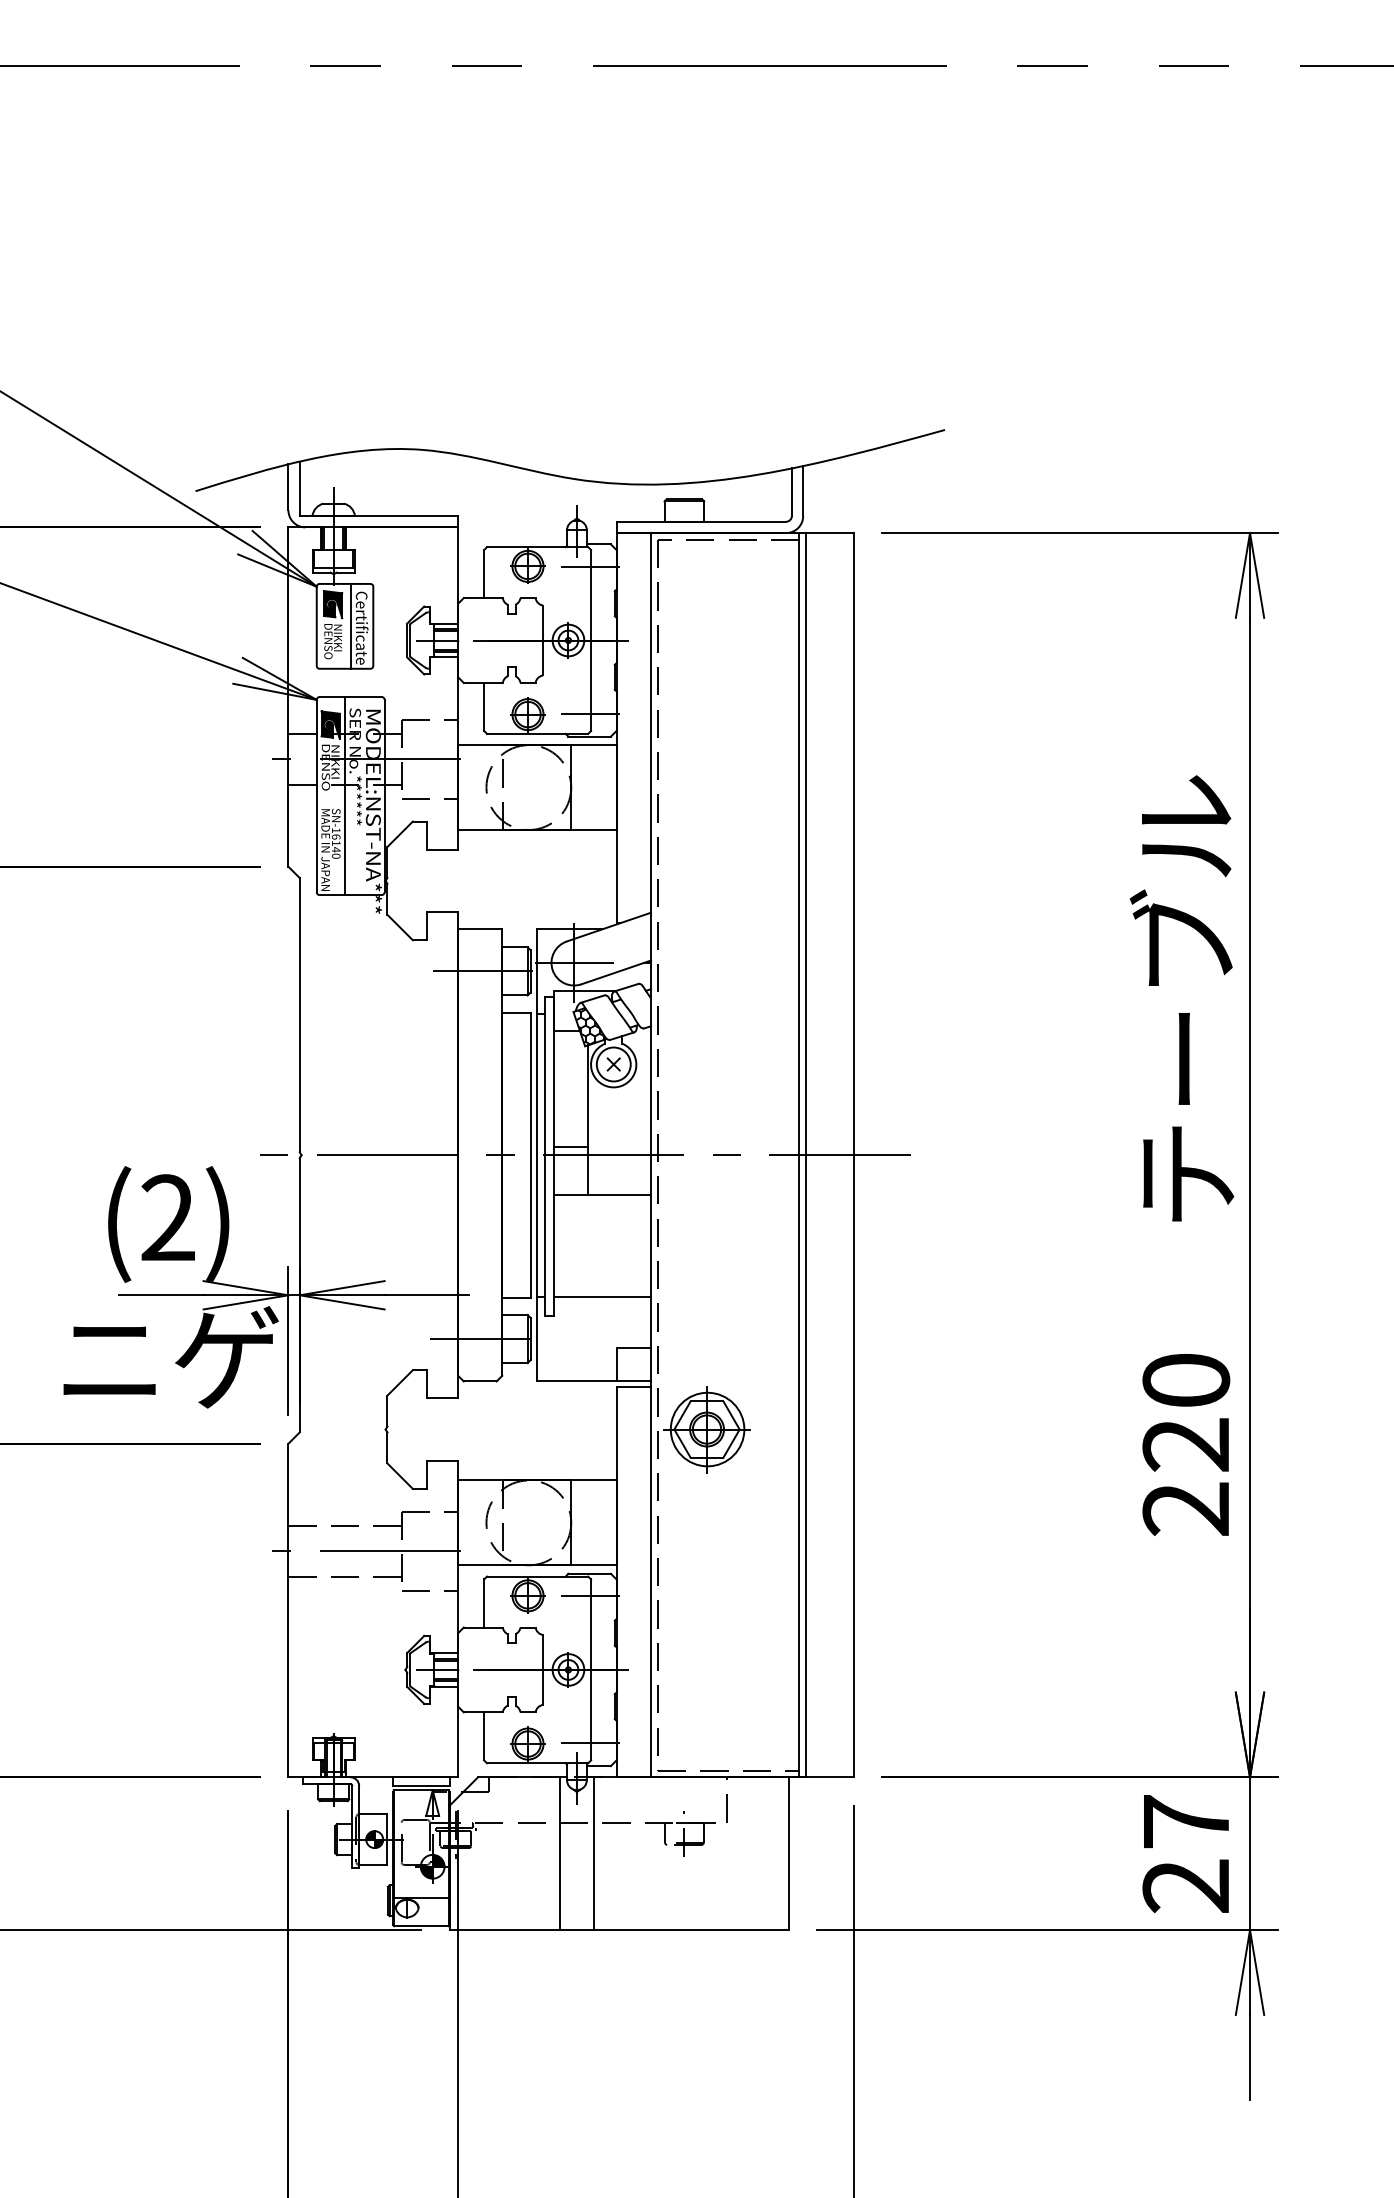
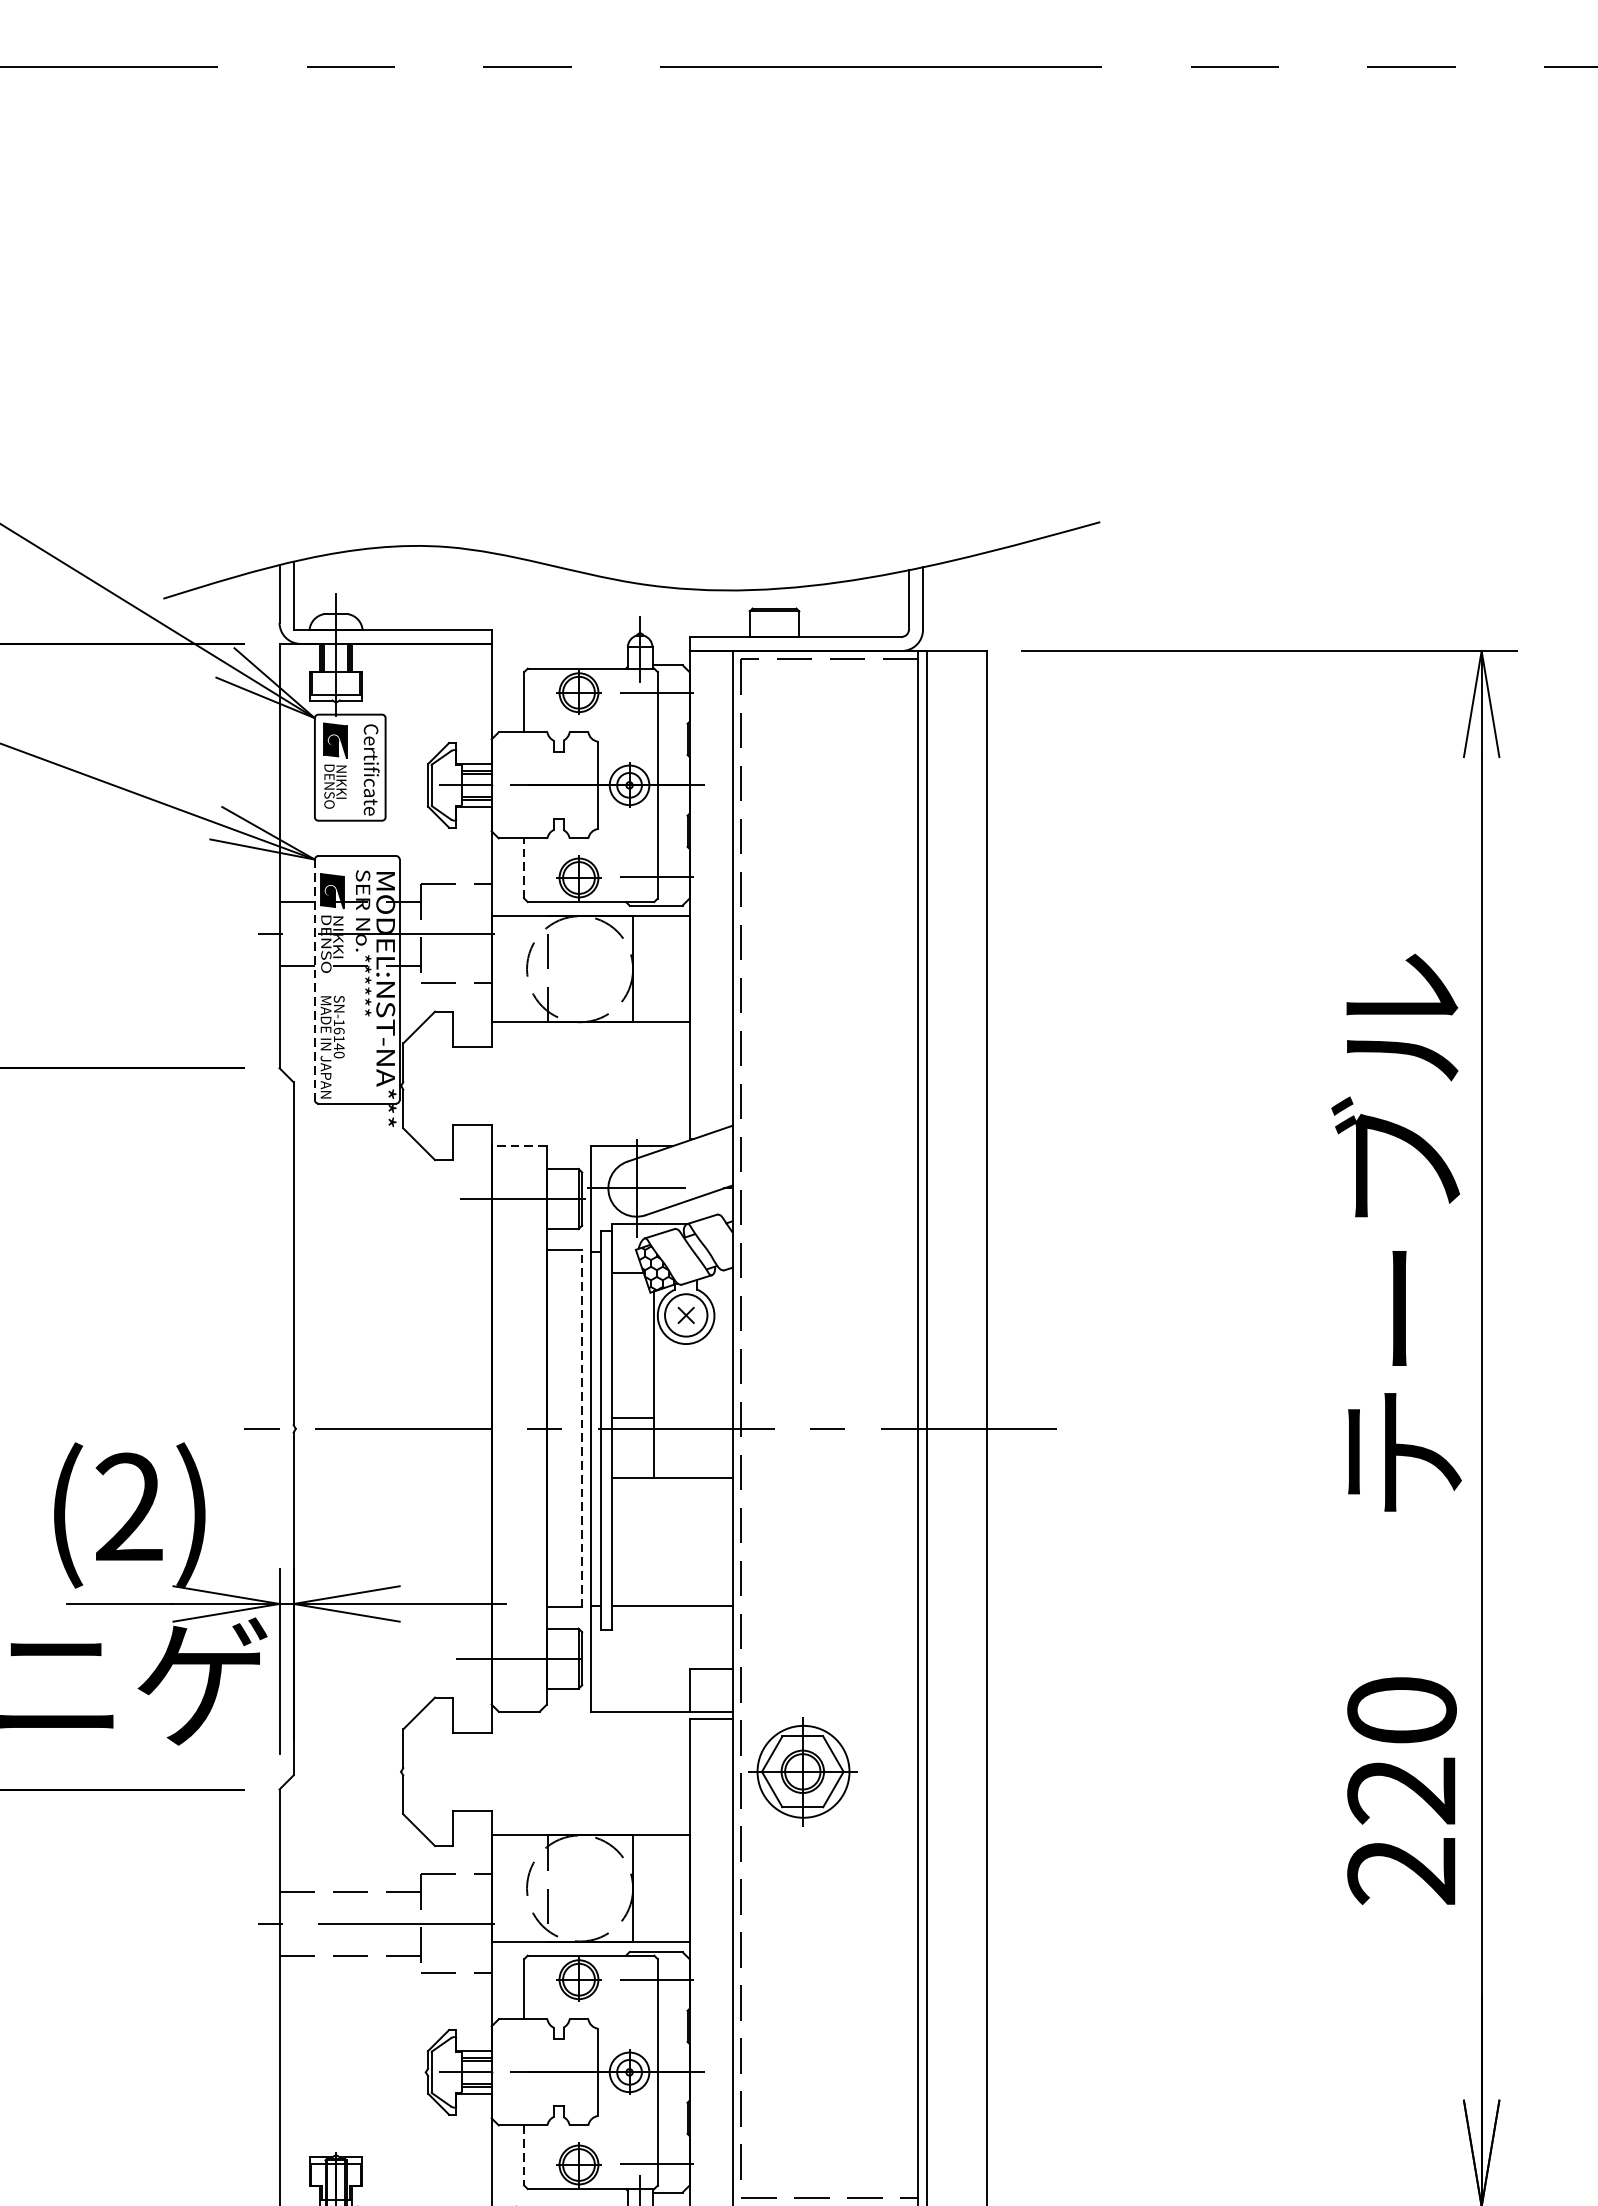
line: (350, 625) -> (357, 766), removed
line: (484, 706) -> (524, 867), solid -> dashed
line: (316, 796) -> (314, 980), solid -> dashed
line: (345, 796) -> (350, 980), removed
line: (479, 928) -> (518, 1145), solid -> dashed
line: (530, 1155) -> (582, 1429), solid -> dashed
line: (484, 1736) -> (524, 2155), solid -> dashed

